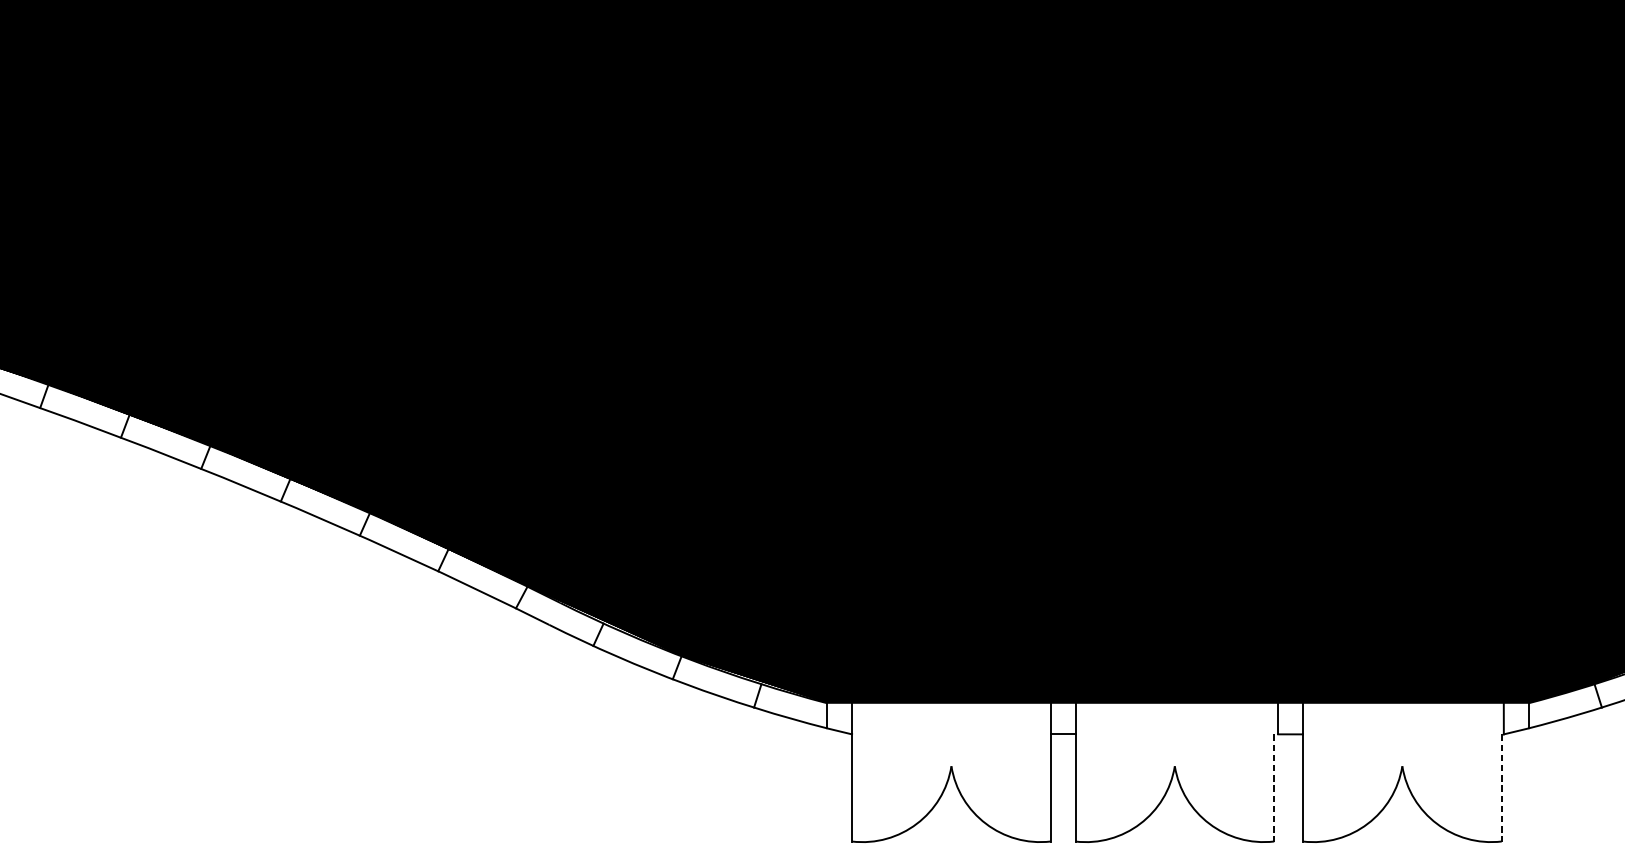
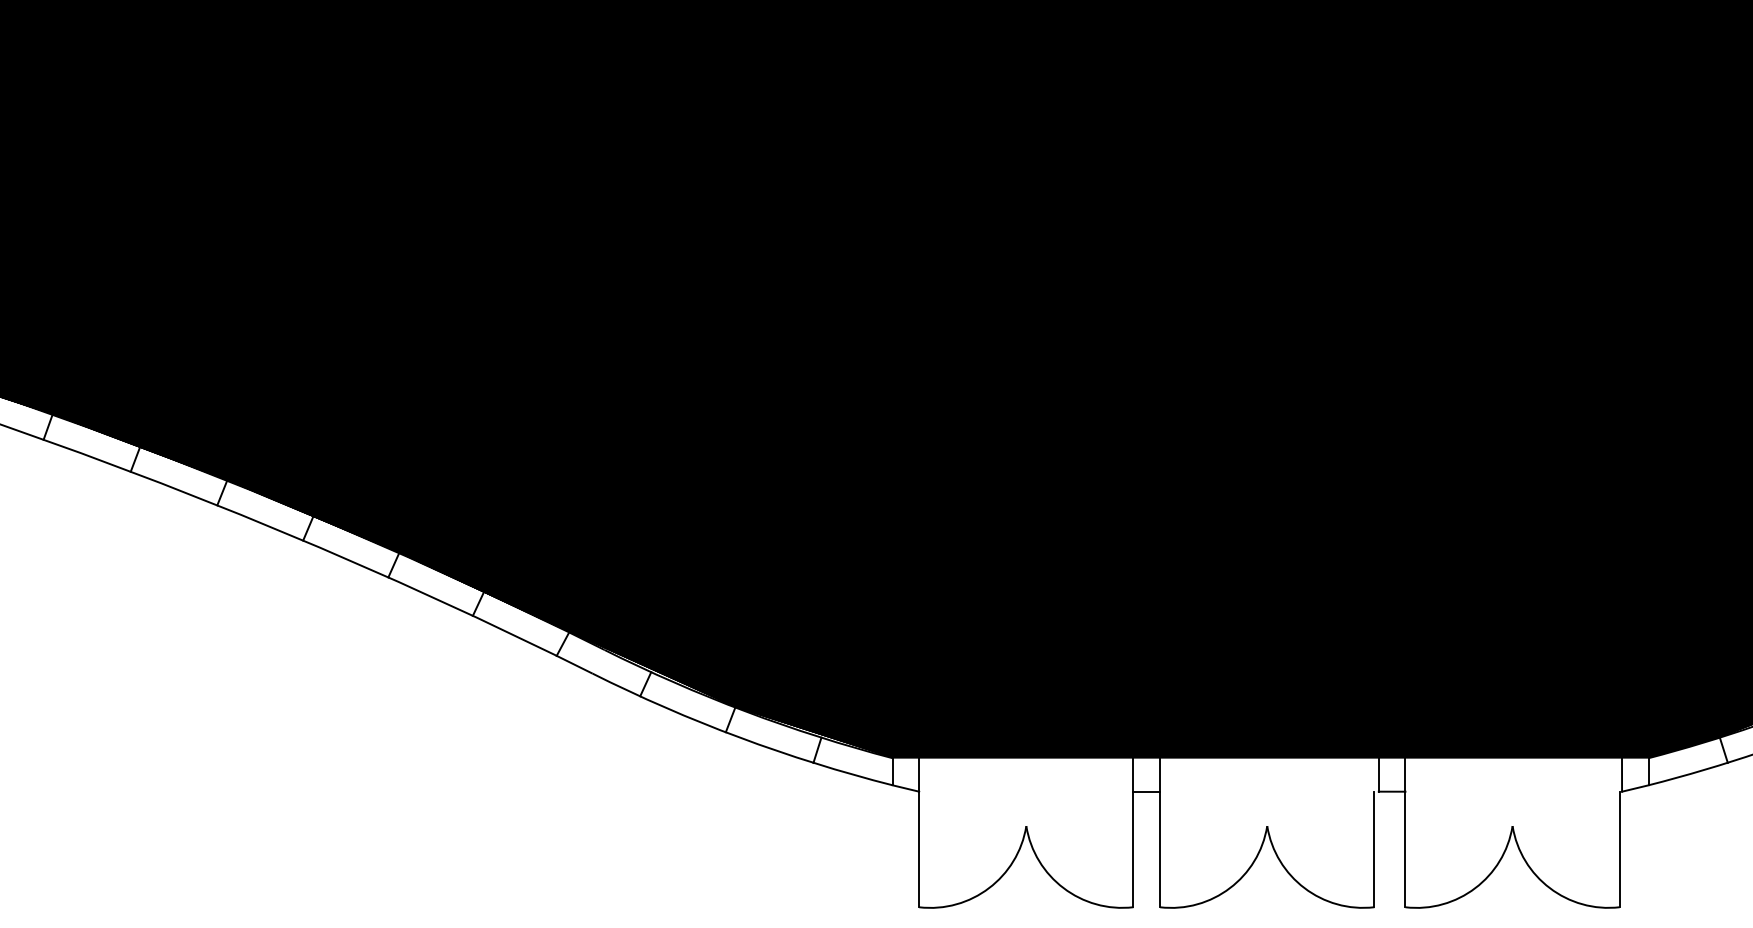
line: (1274, 787) -> (1374, 849), dashed -> solid
line: (1501, 787) -> (1619, 849), dashed -> solid

